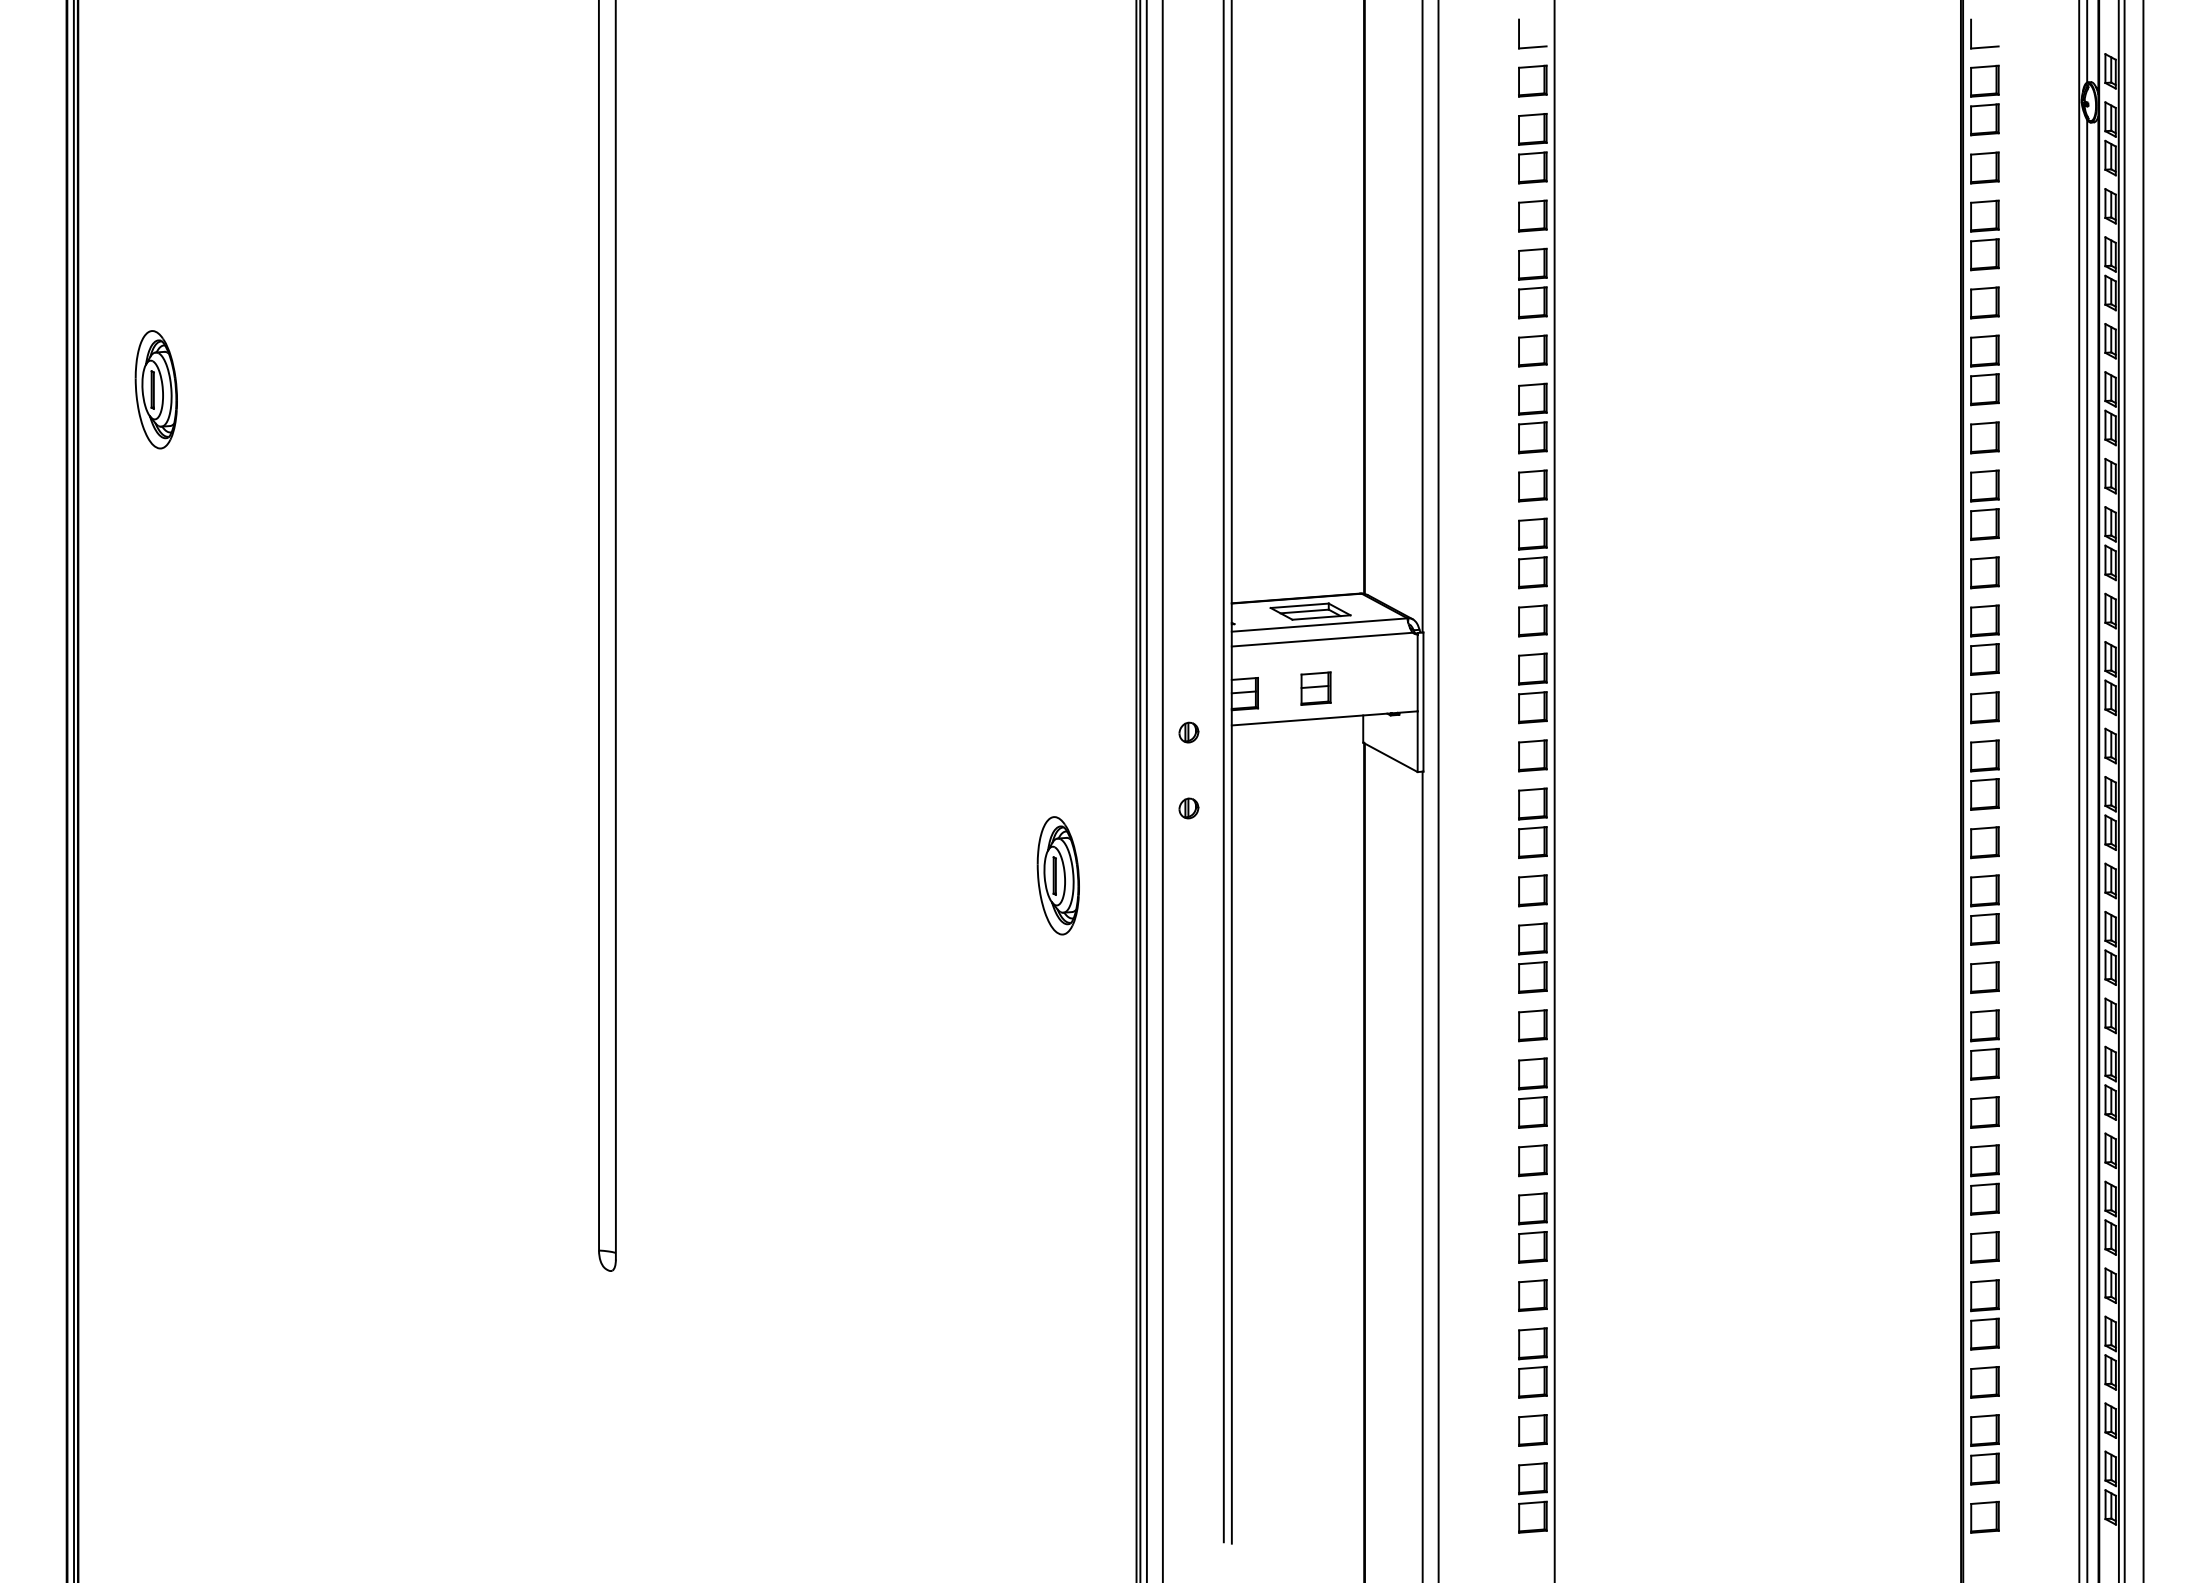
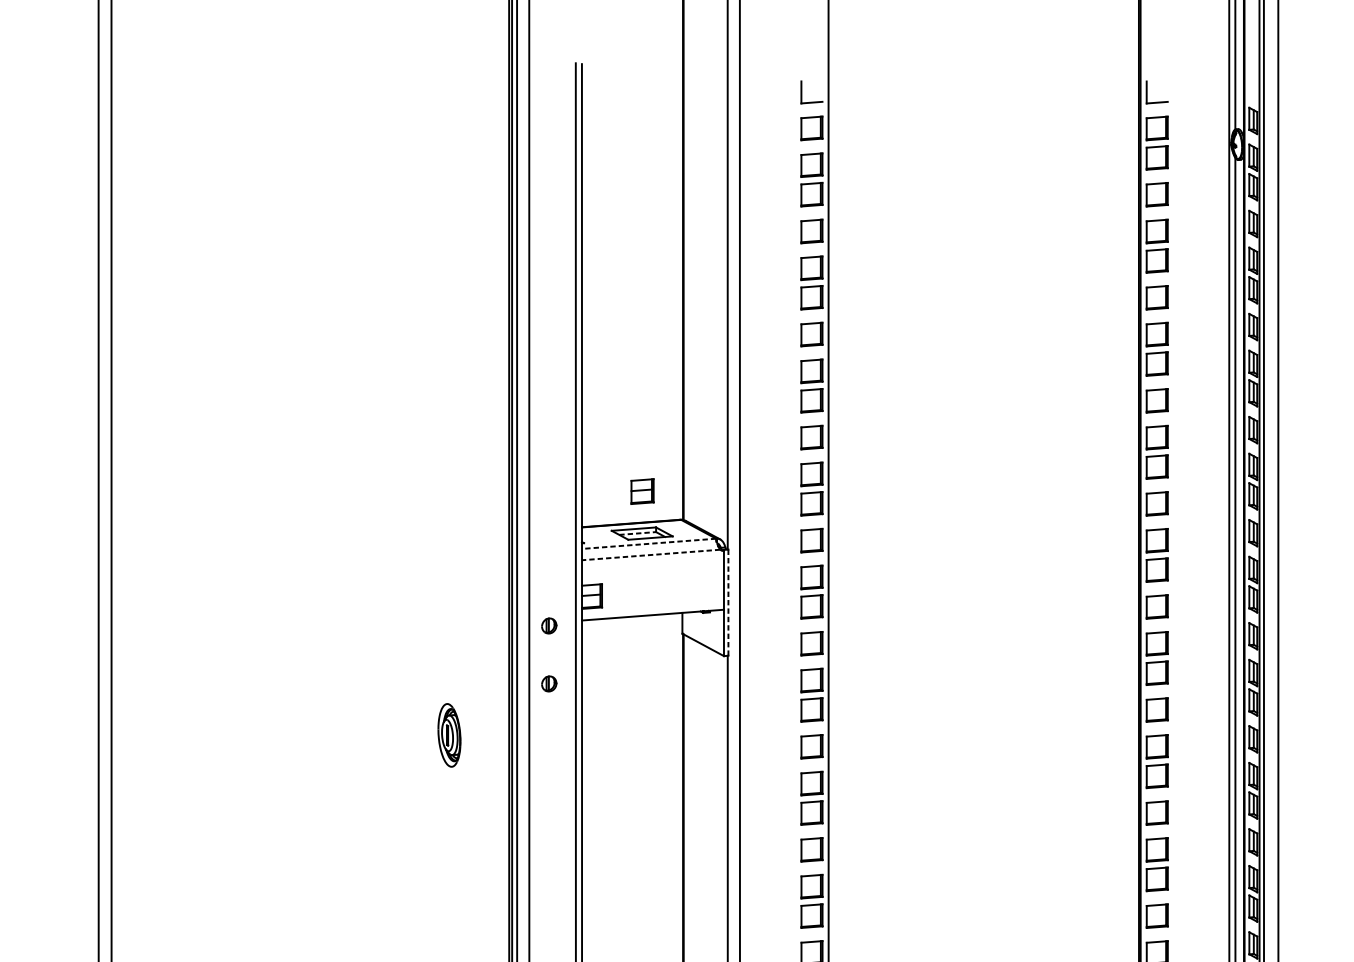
line: (1305, 611) -> (638, 533), solid -> dashed
line: (1319, 625) -> (649, 544), solid -> dashed
line: (1322, 639) -> (651, 554), solid -> dashed
part: (1315, 688) -> (642, 491), moved
line: (1423, 702) -> (728, 602), solid -> dashed
part: (1057, 875) -> (448, 735), size x0.7

